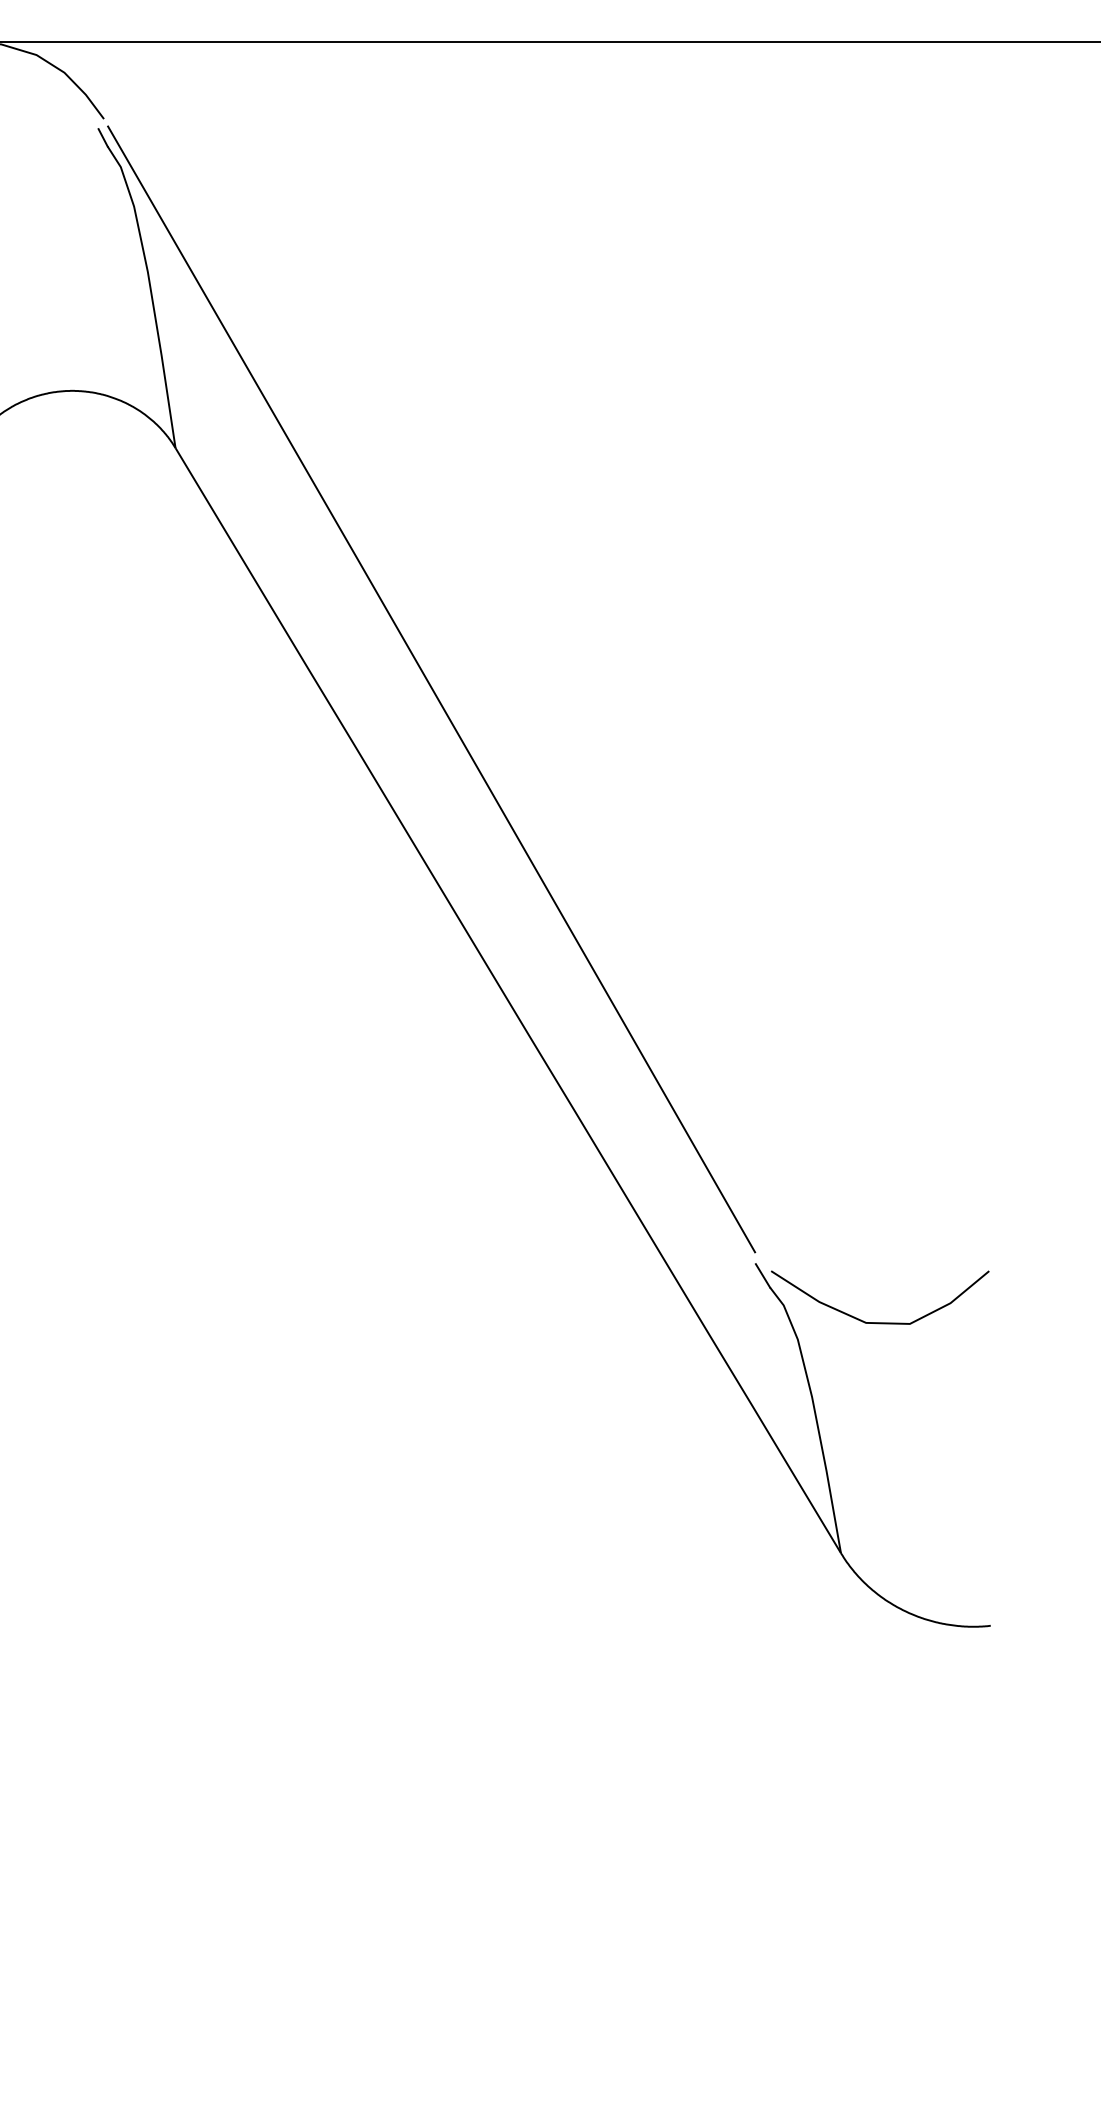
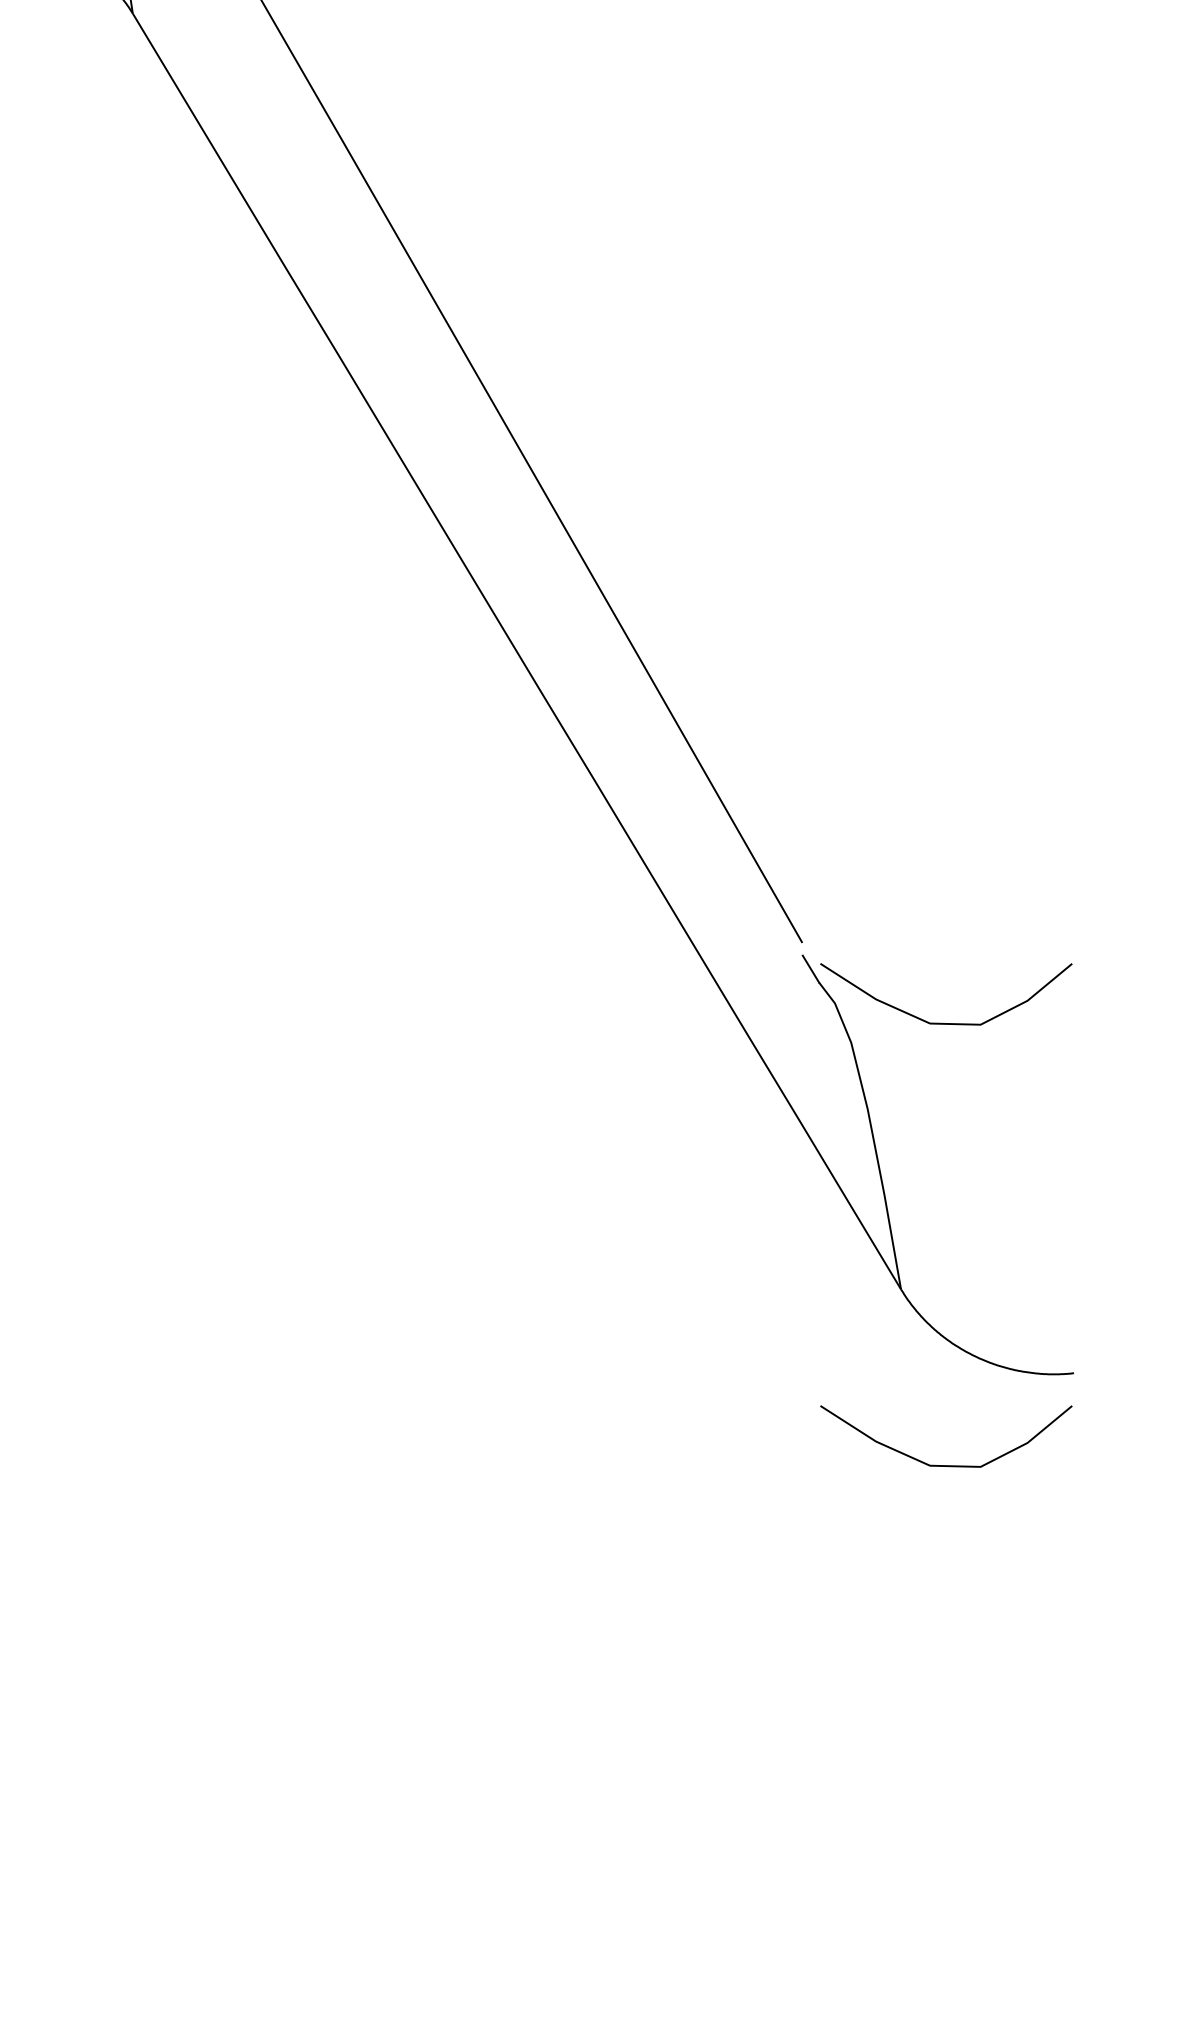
curve: (880, 1705) -> (946, 1465), added

